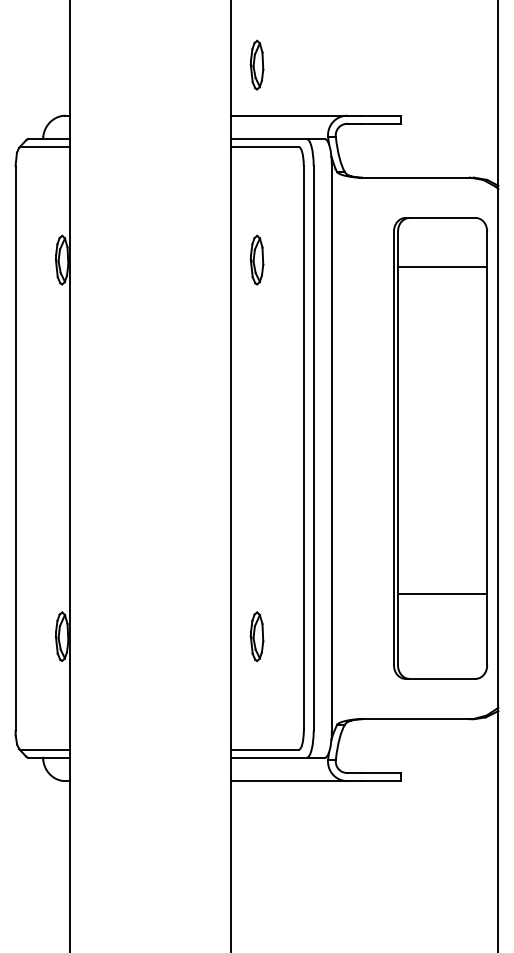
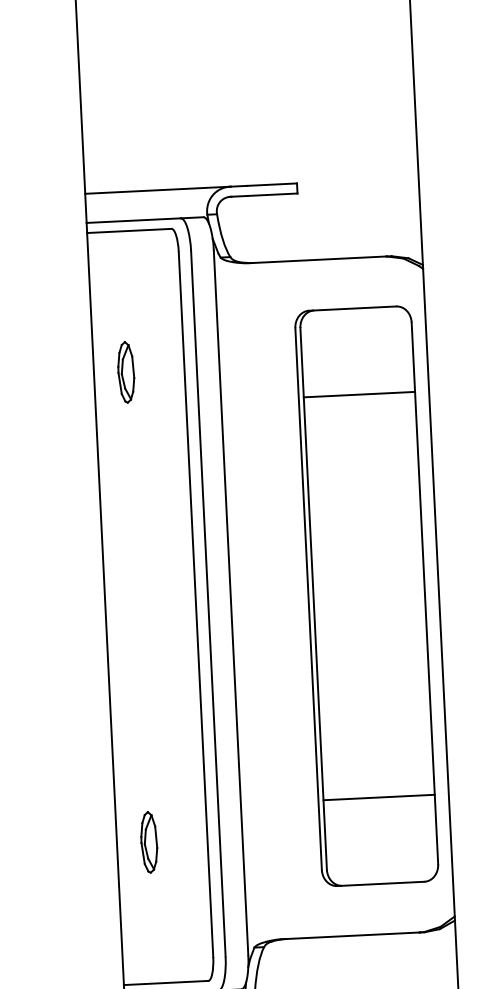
part: (256, 64) -> (113, 128), removed
line: (442, 266) -> (359, 394), moved
line: (442, 593) -> (378, 797), moved

